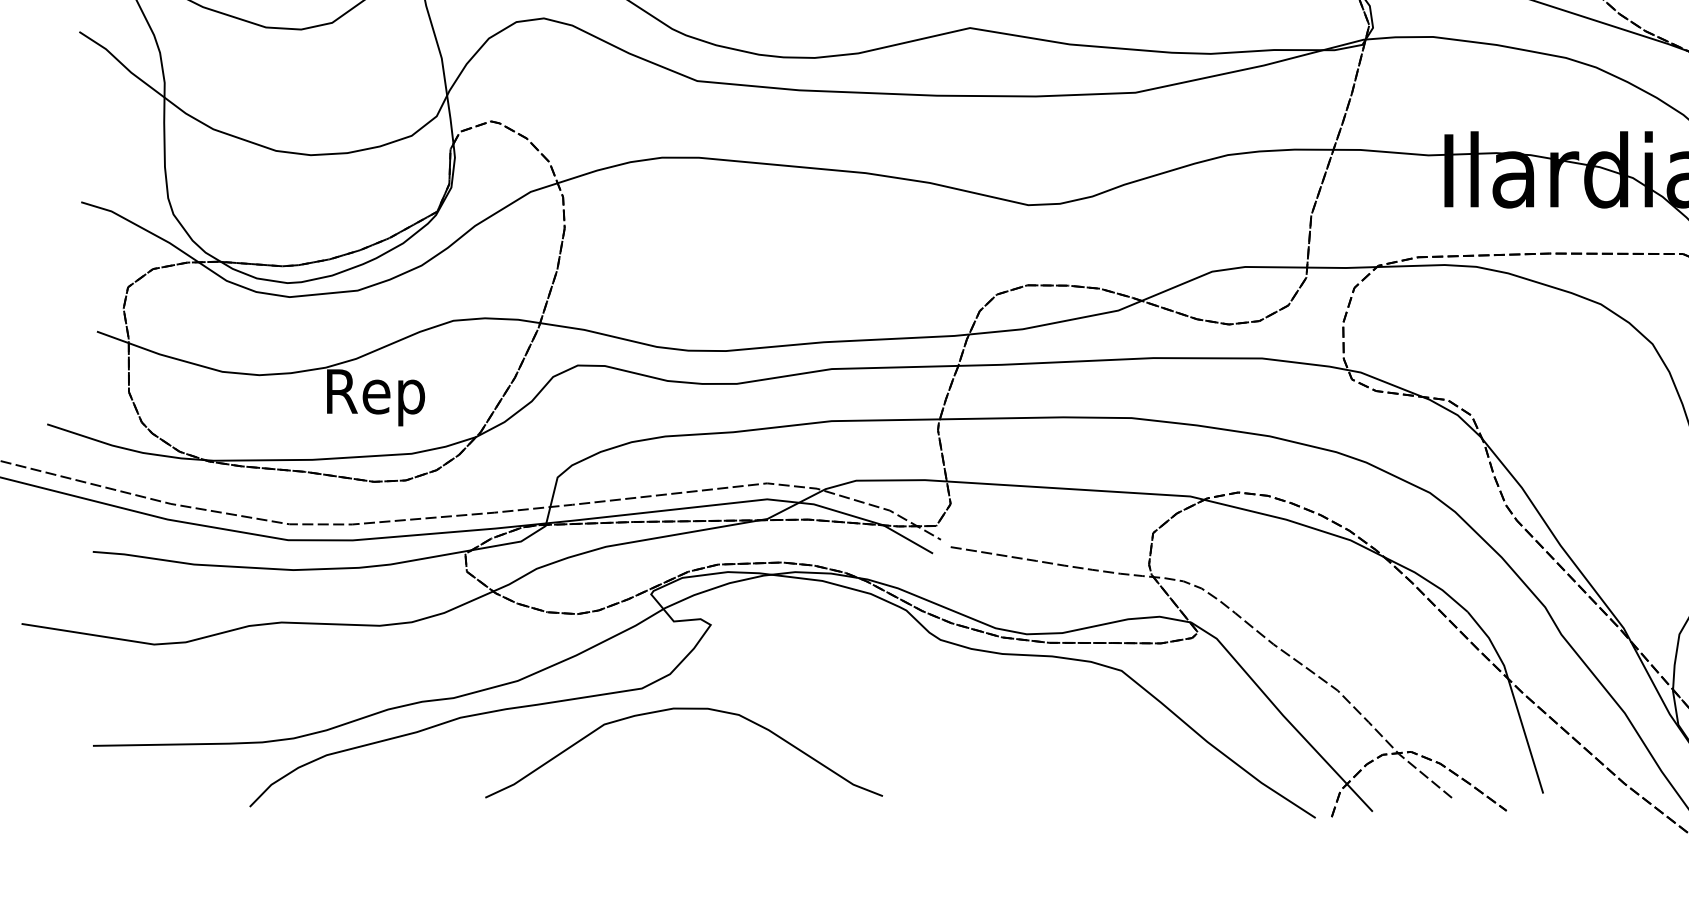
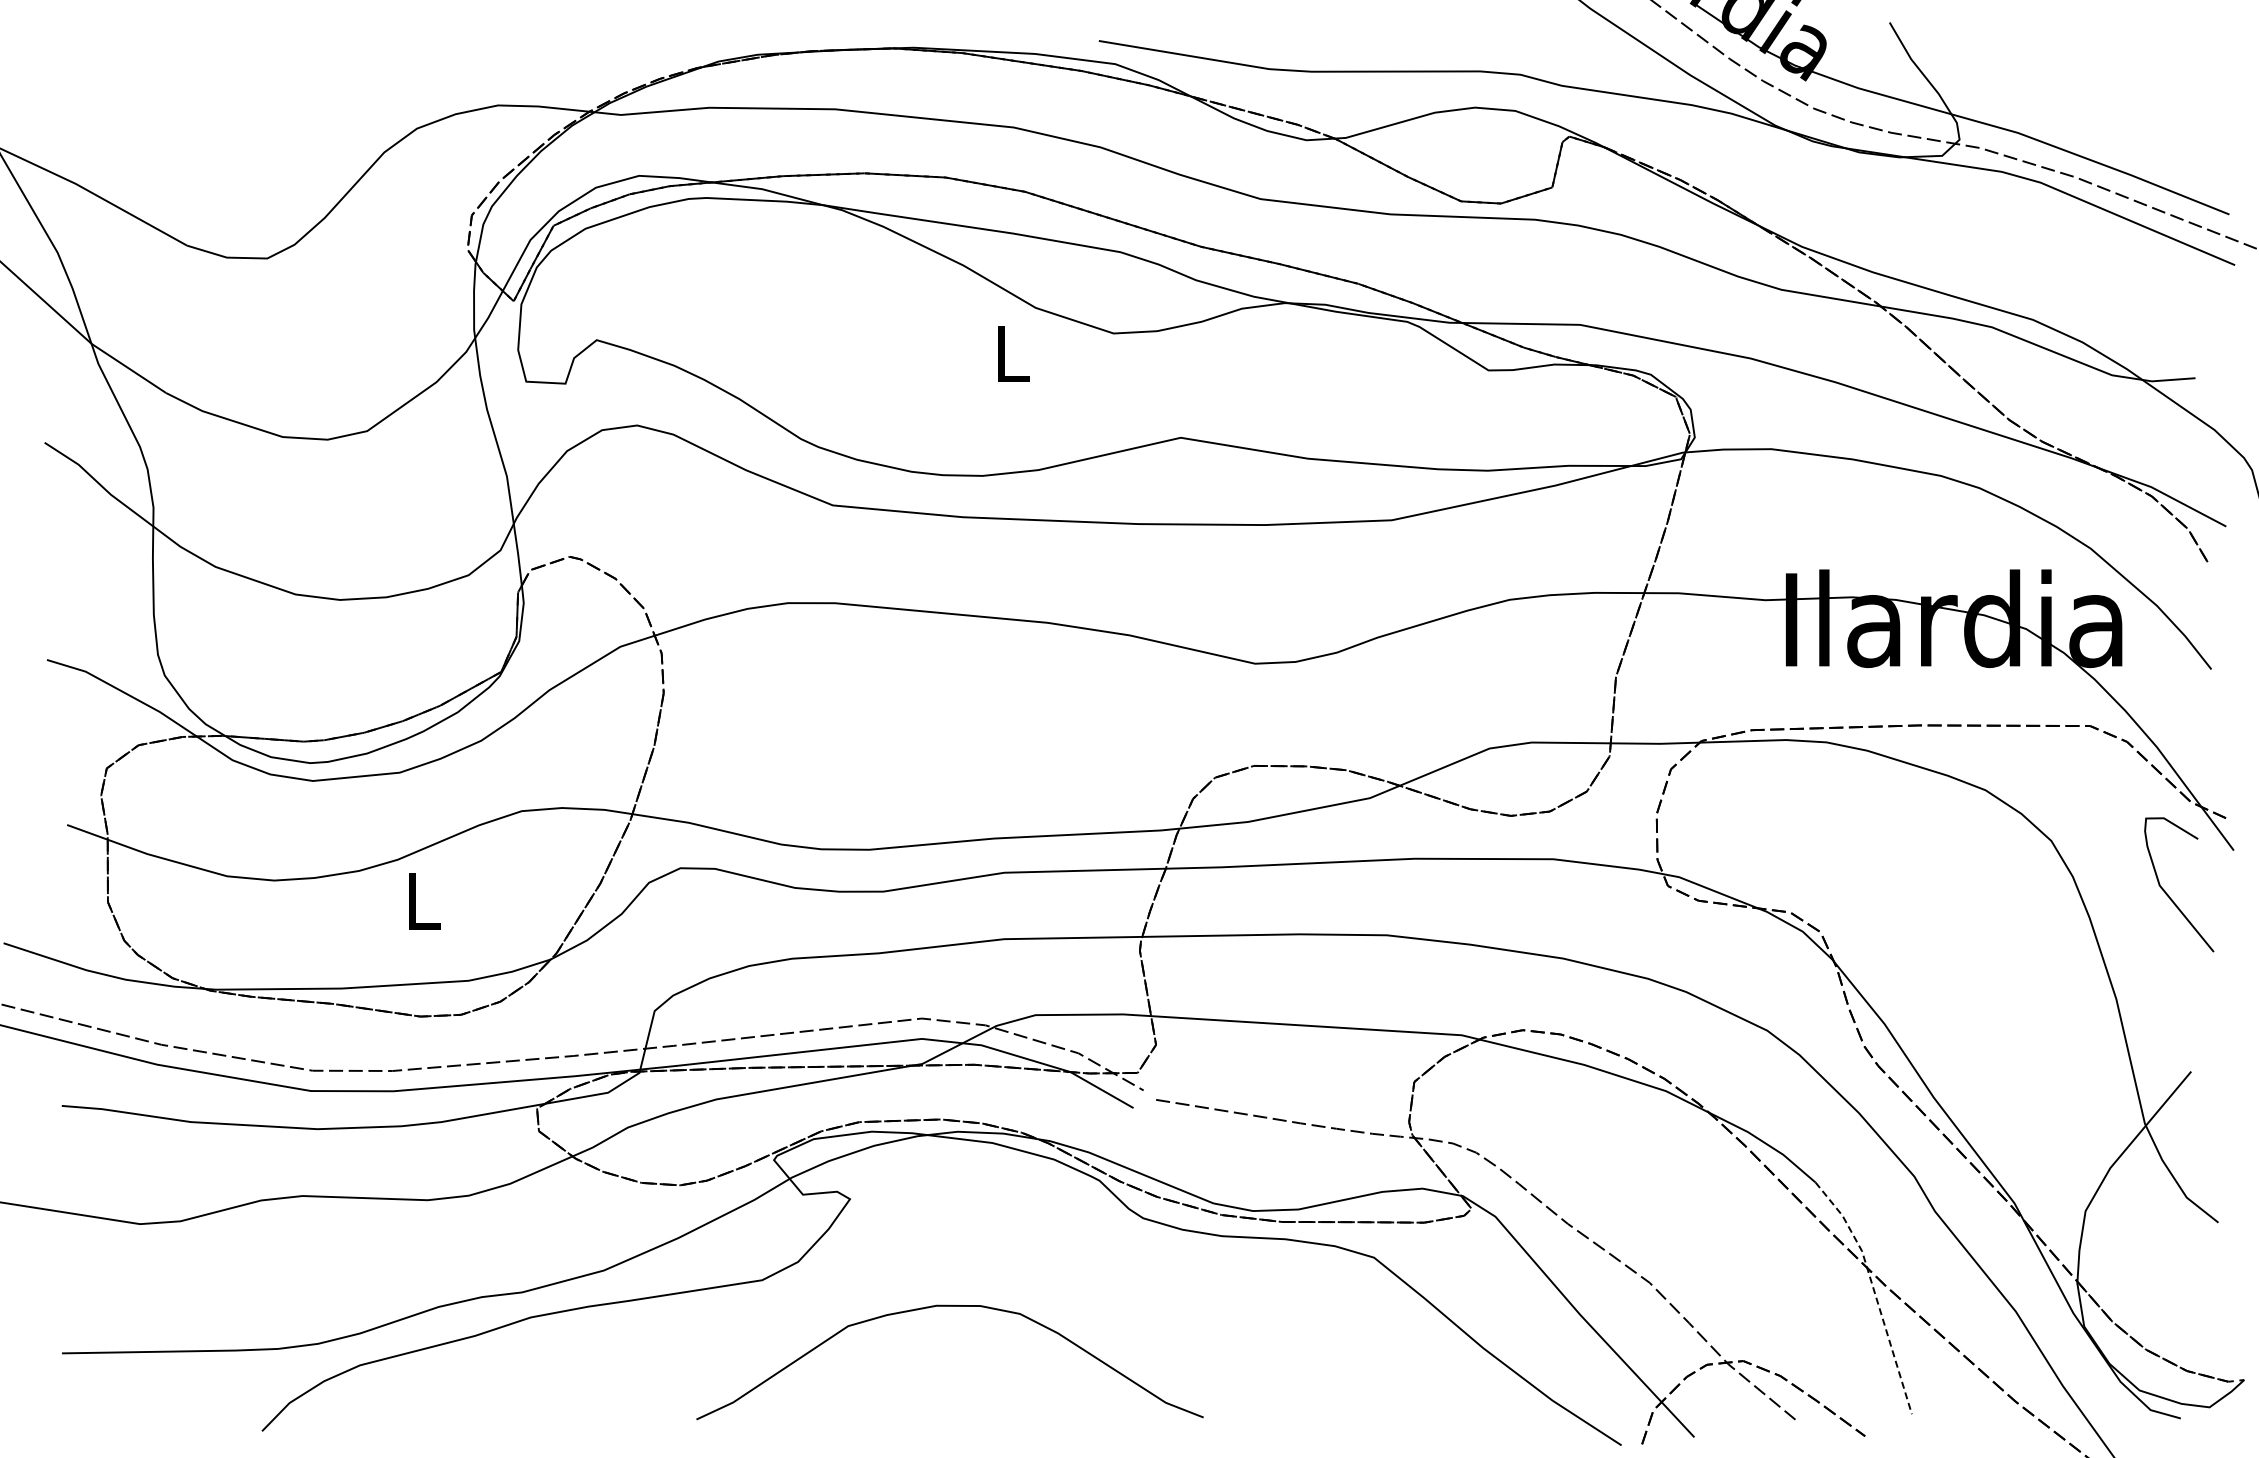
text: (375, 397) -> (422, 909), Rep -> L
line: (1513, 698) -> (1874, 1292), solid -> dashed
curve: (683, 709) -> (949, 1306), moved

